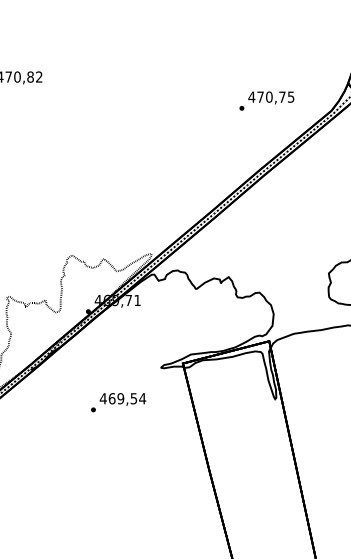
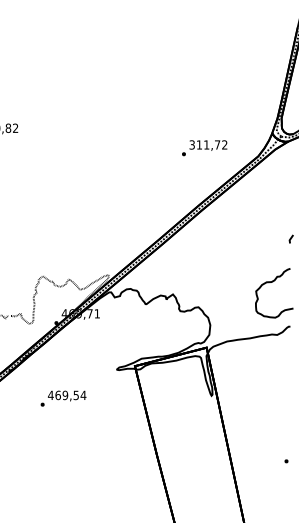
text: (271, 96) -> (208, 144), 470,75 -> 311,72
text: (118, 402) -> (63, 398), moved

